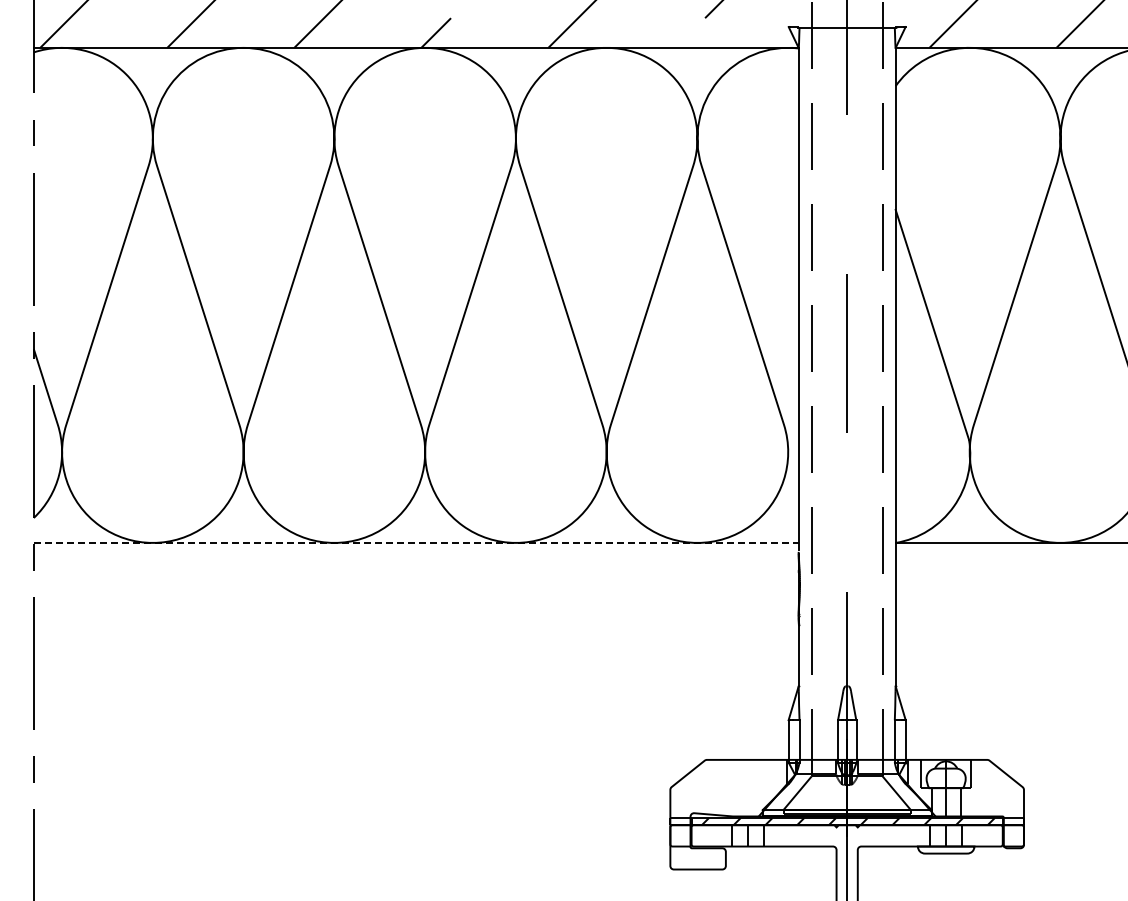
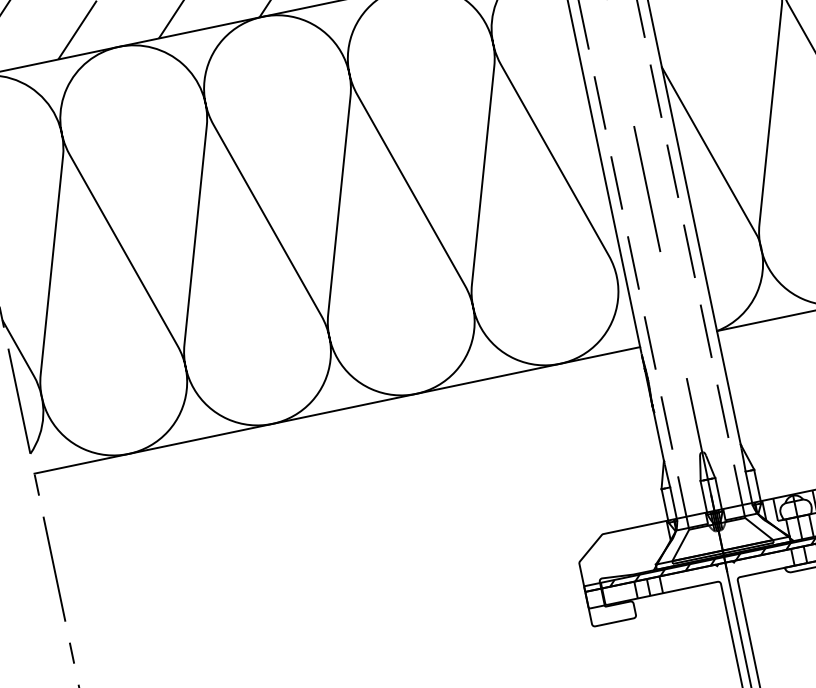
line: (416, 542) -> (337, 409), dashed -> solid

